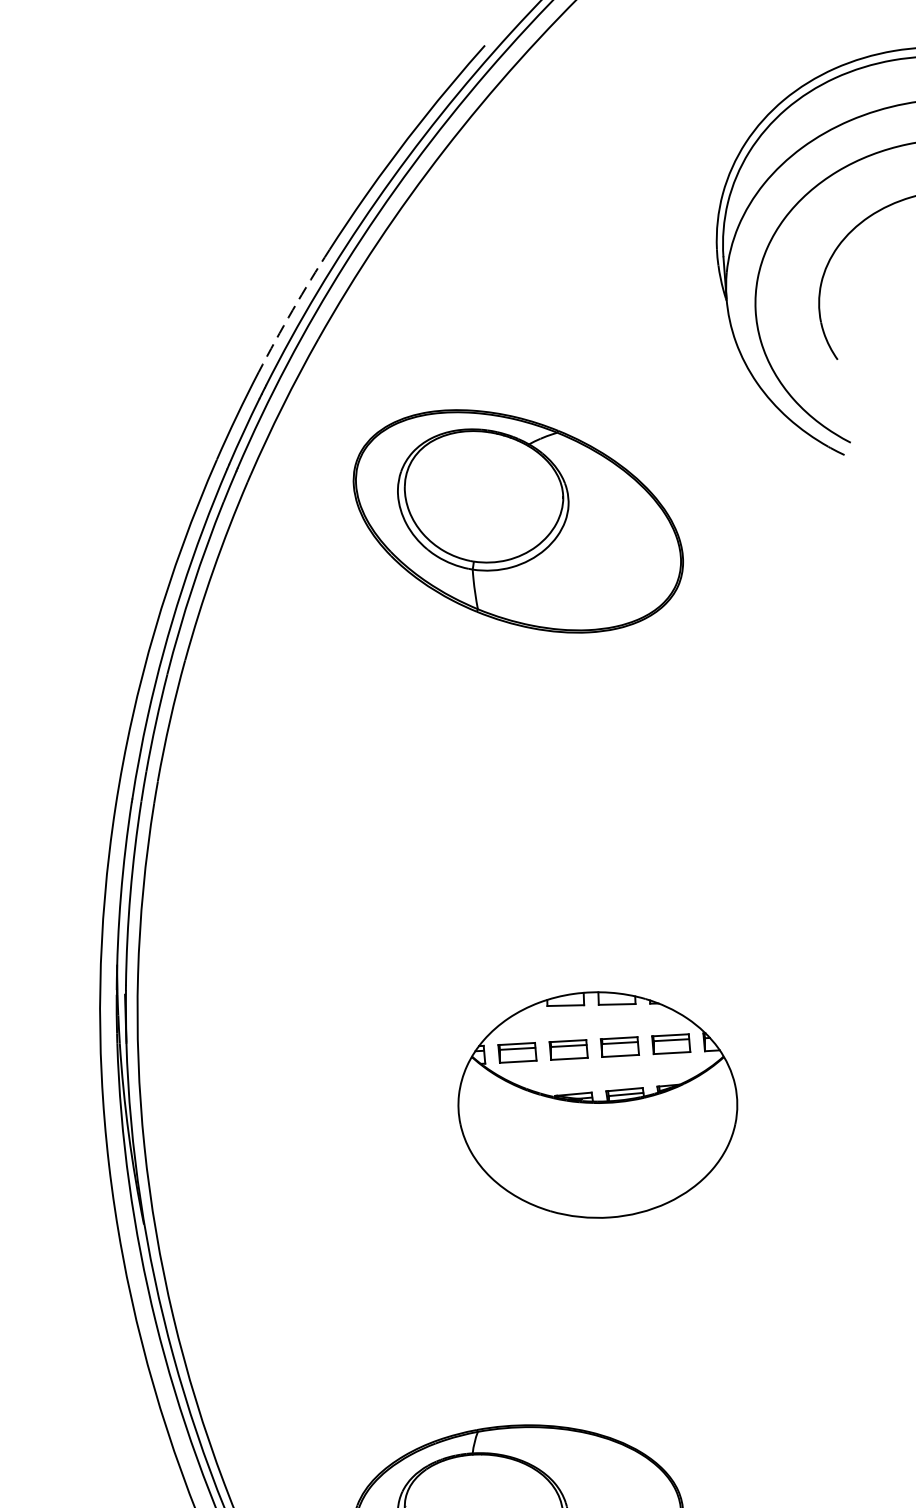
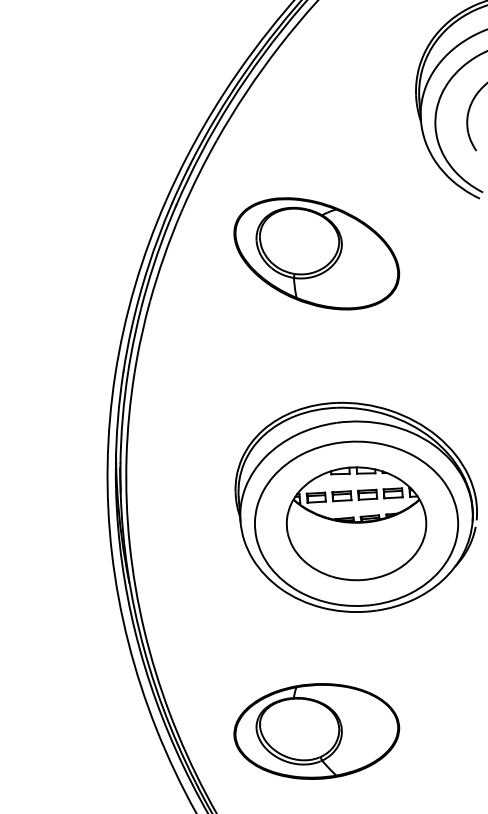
arc: (291, 310) -> (203, 126), dashed -> solid
part: (517, 520) -> (316, 253), moved
part: (595, 1070) -> (355, 506), added

